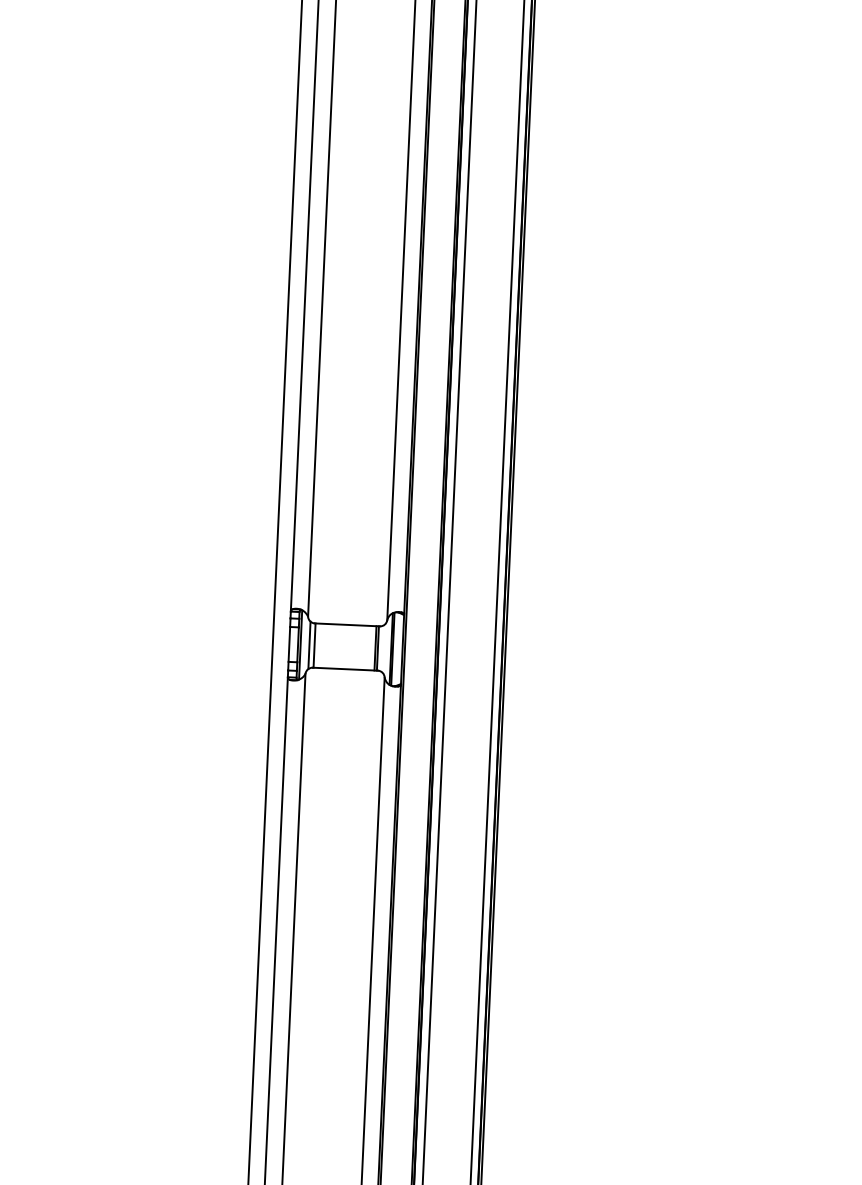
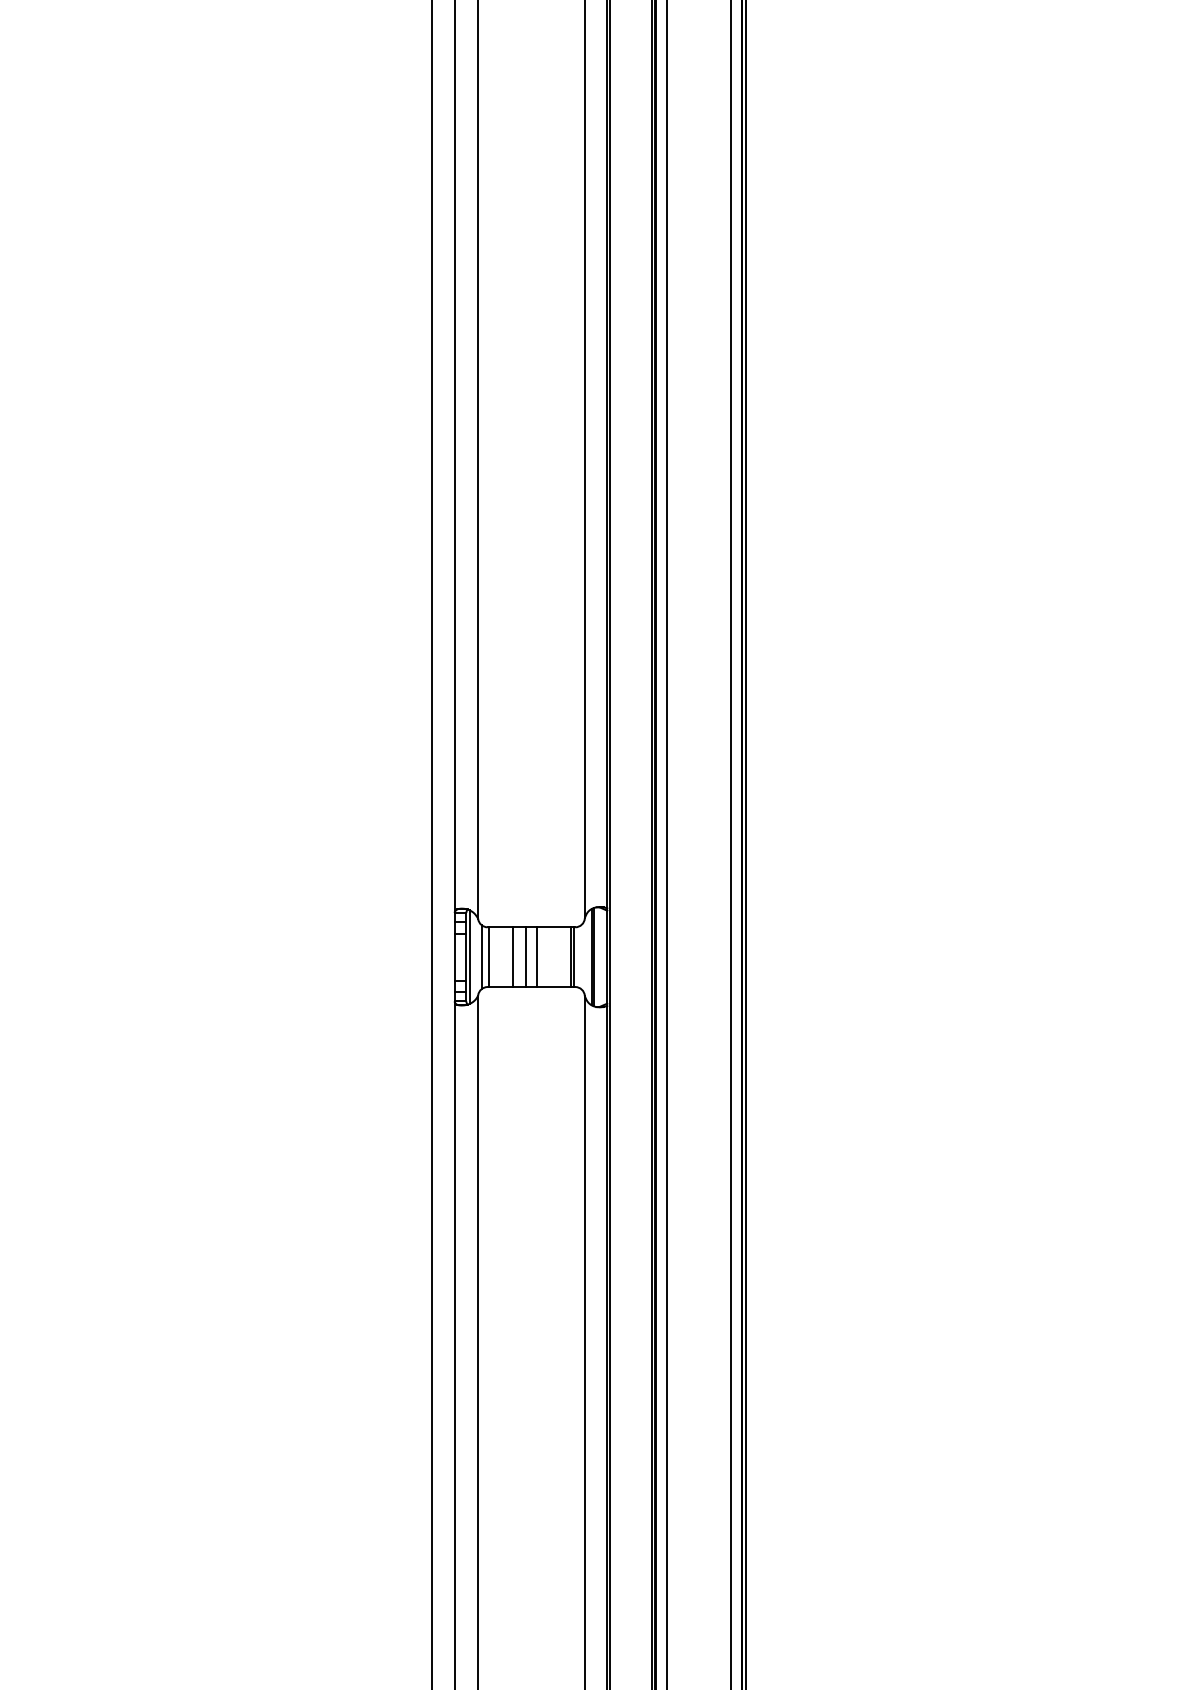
line: (332, 646) -> (512, 957), added
line: (341, 647) -> (525, 957), added
line: (350, 647) -> (536, 957), added

